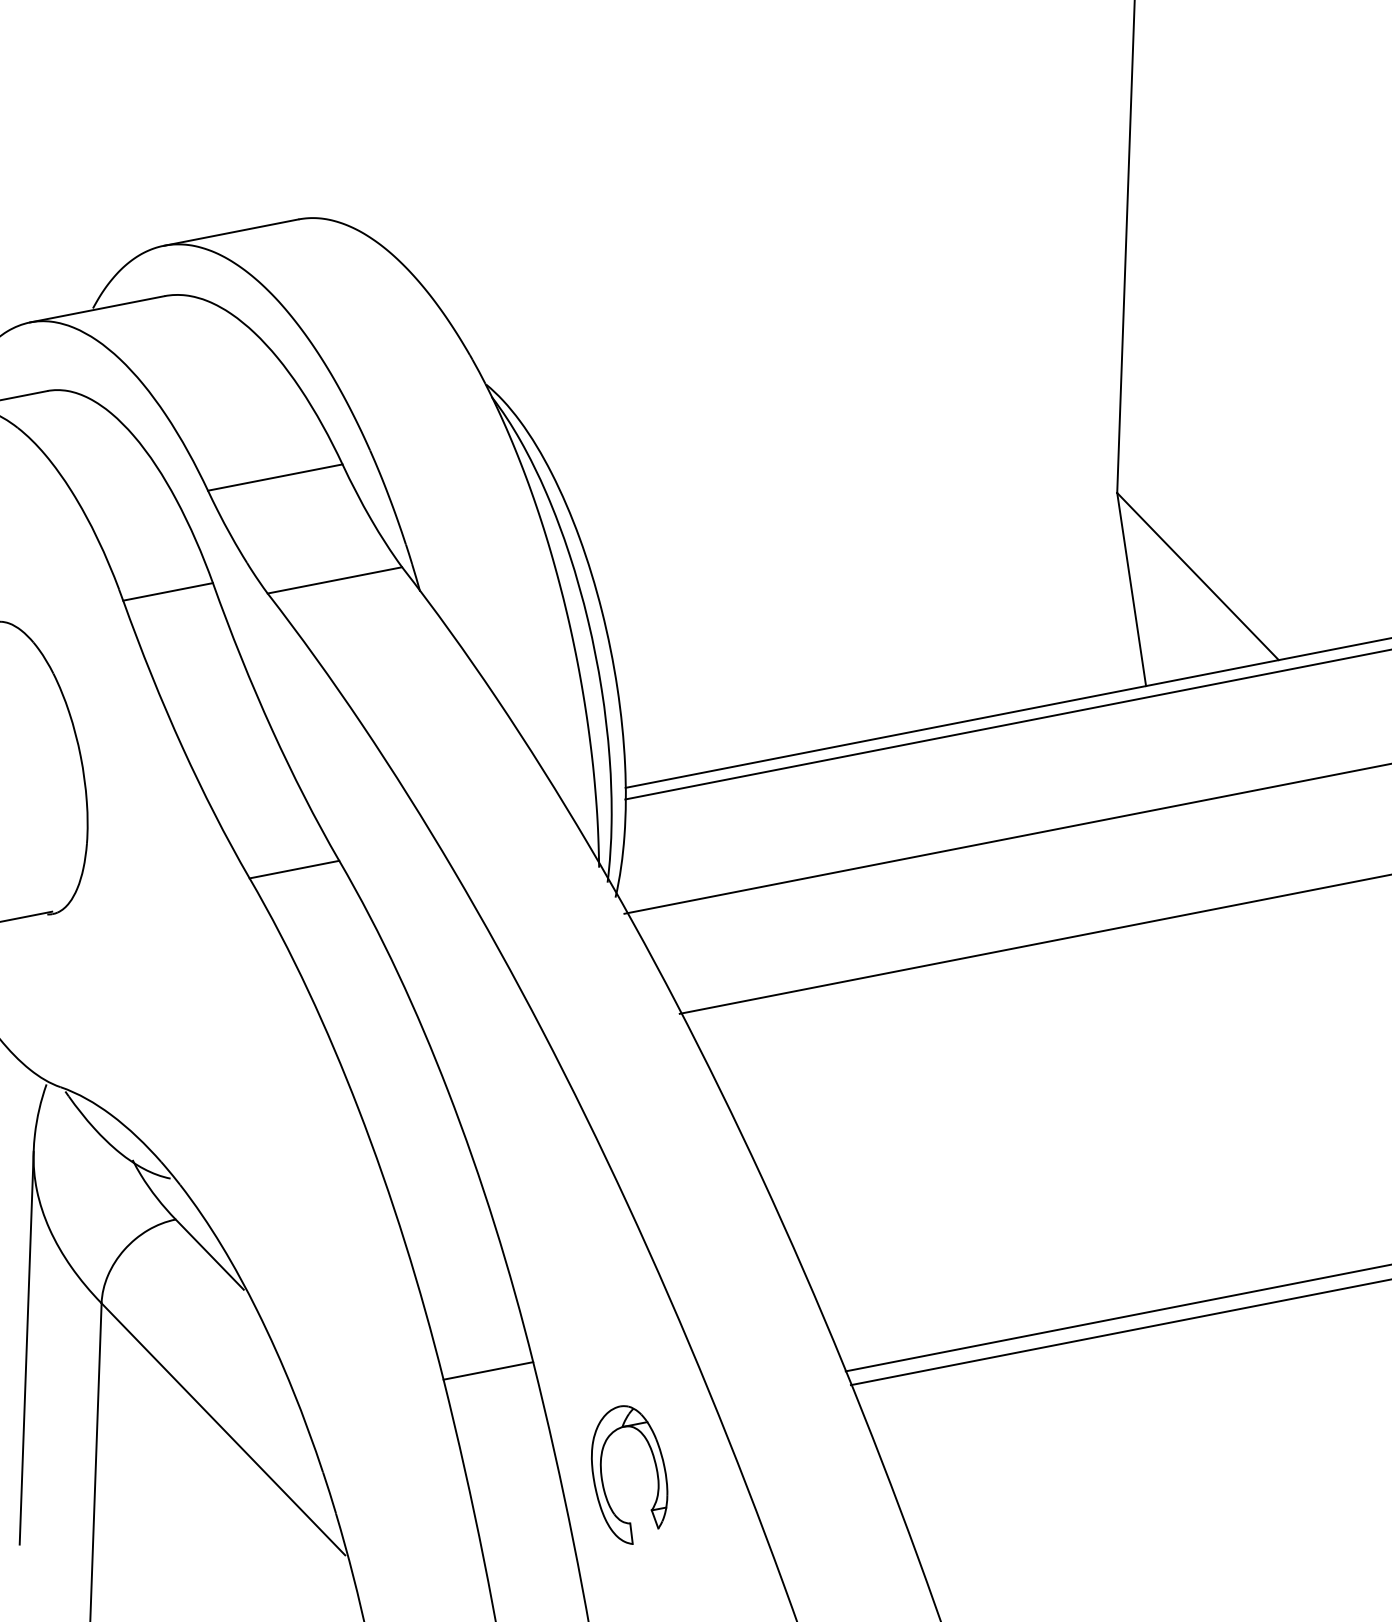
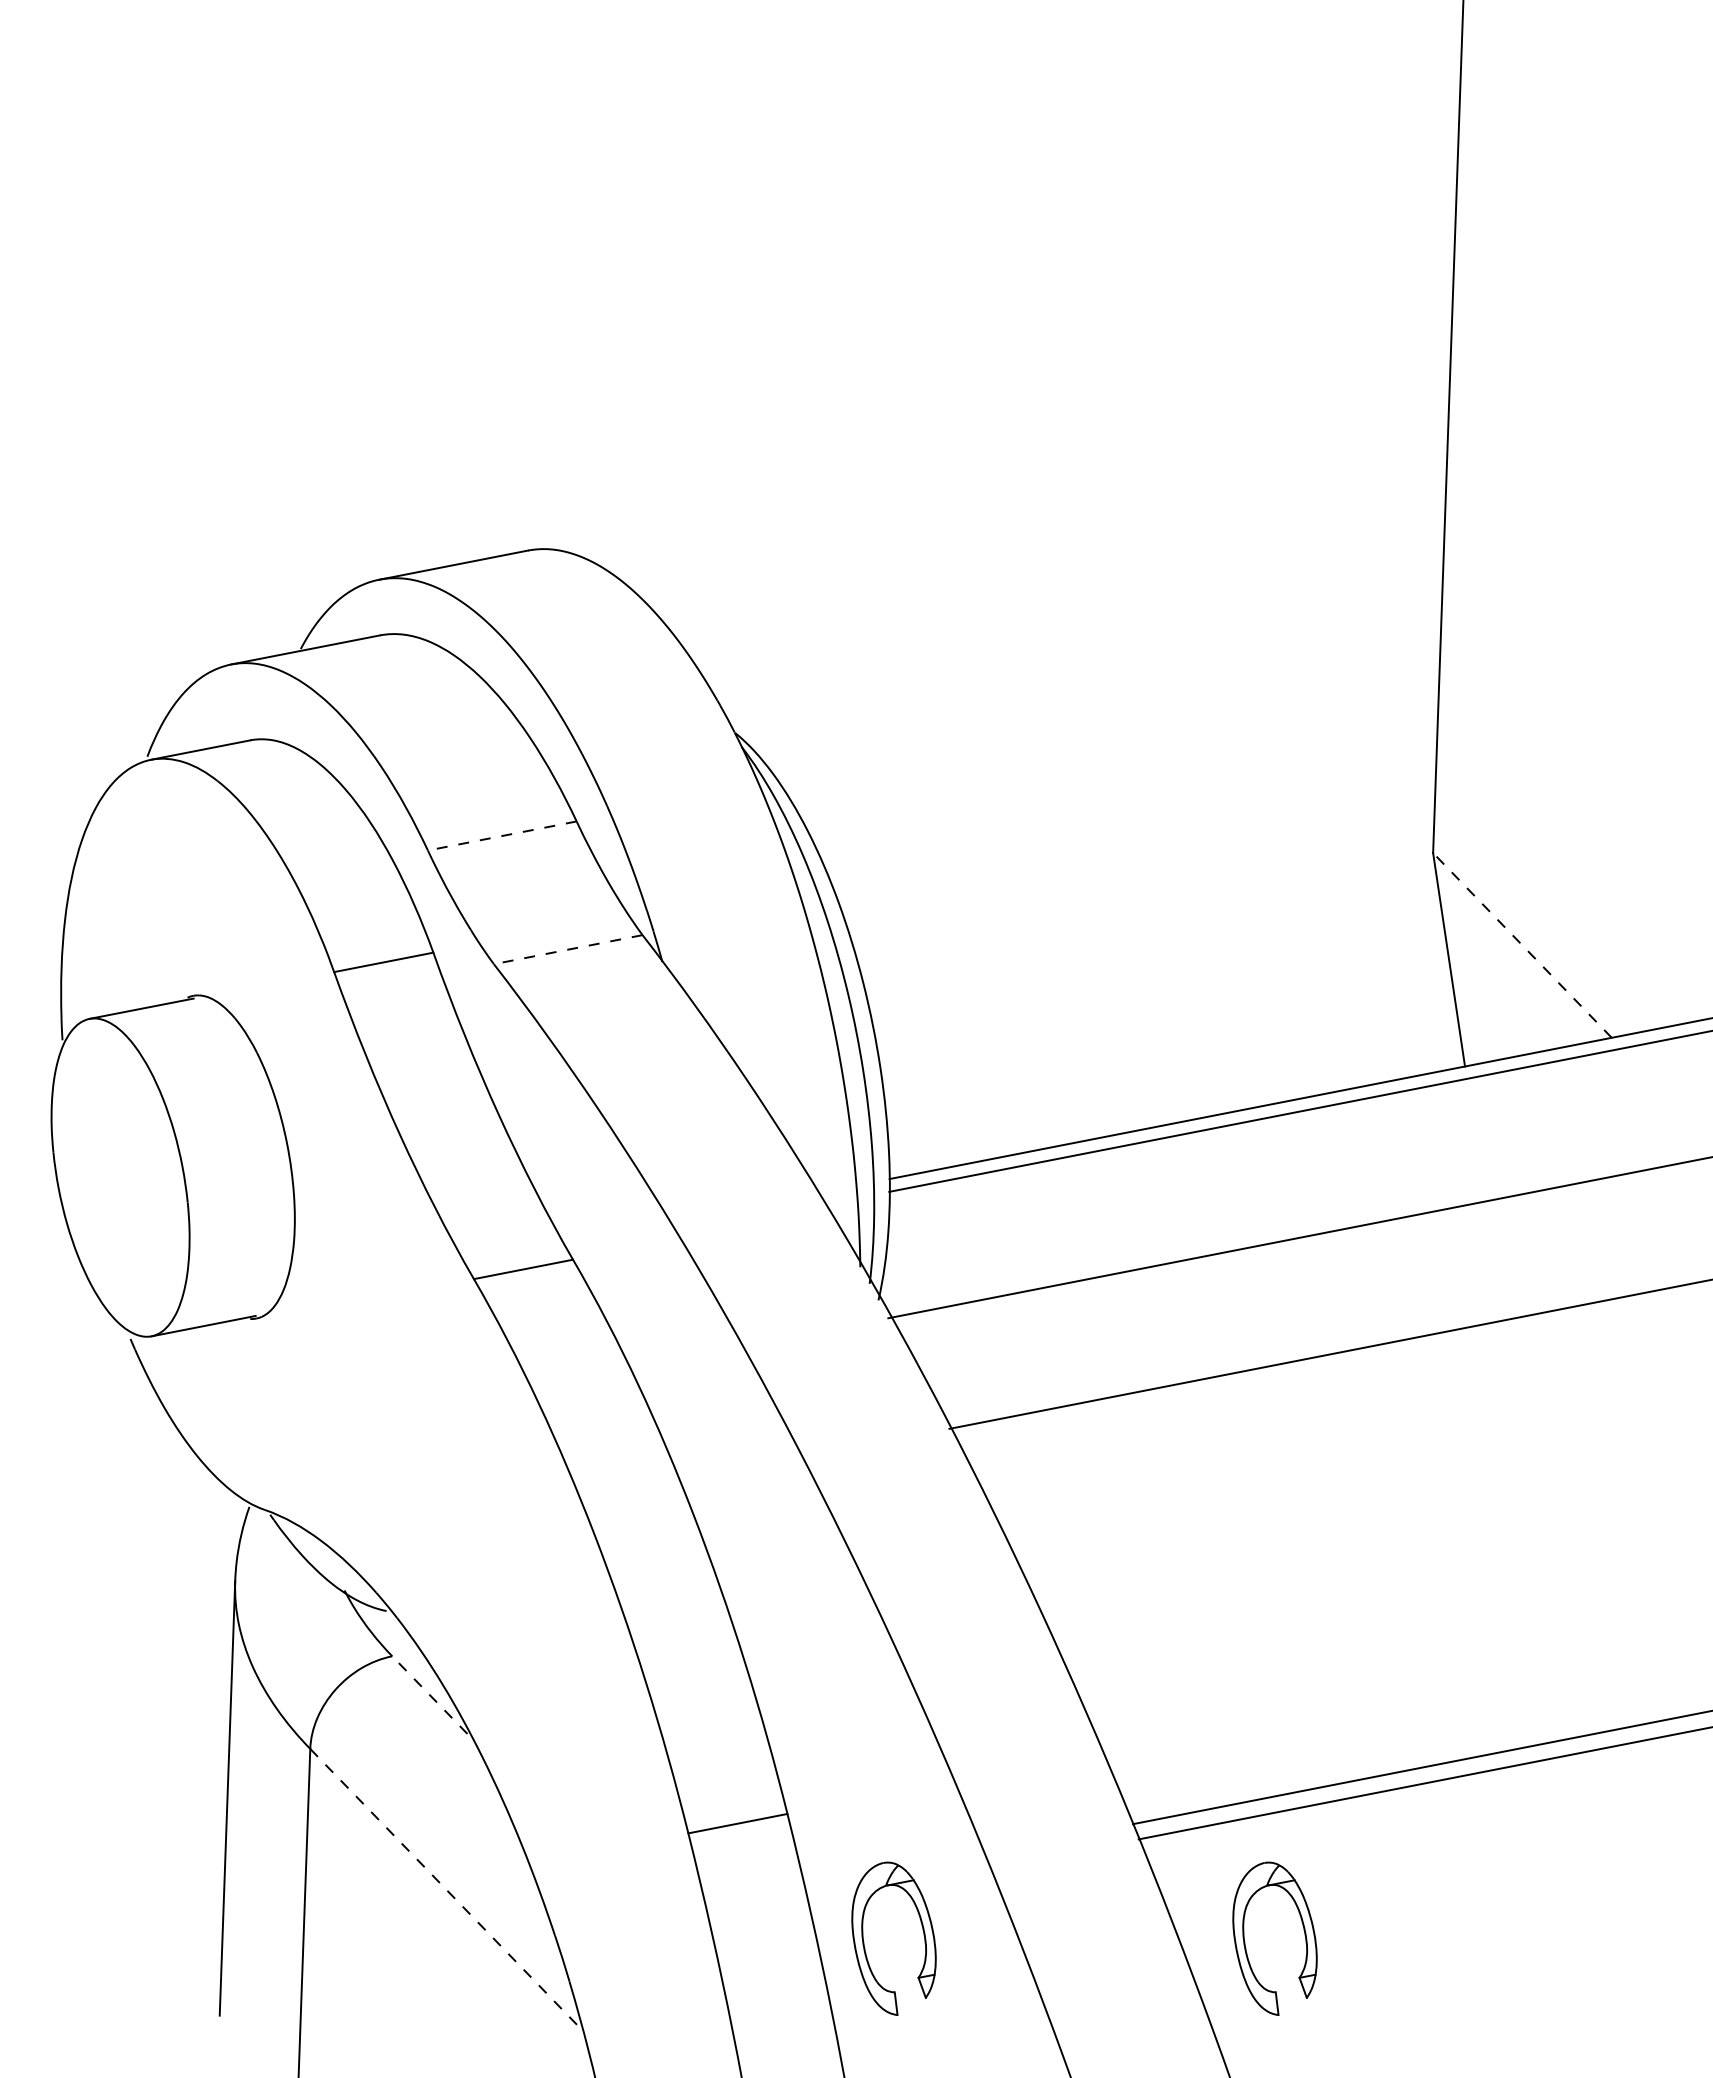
line: (275, 477) -> (502, 835), solid -> dashed
line: (1198, 576) -> (1522, 945), solid -> dashed
line: (335, 580) -> (568, 949), solid -> dashed
line: (209, 1254) -> (429, 1694), solid -> dashed
line: (223, 1429) -> (444, 1888), solid -> dashed
part: (947, 1477) -> (1245, 1941), added

